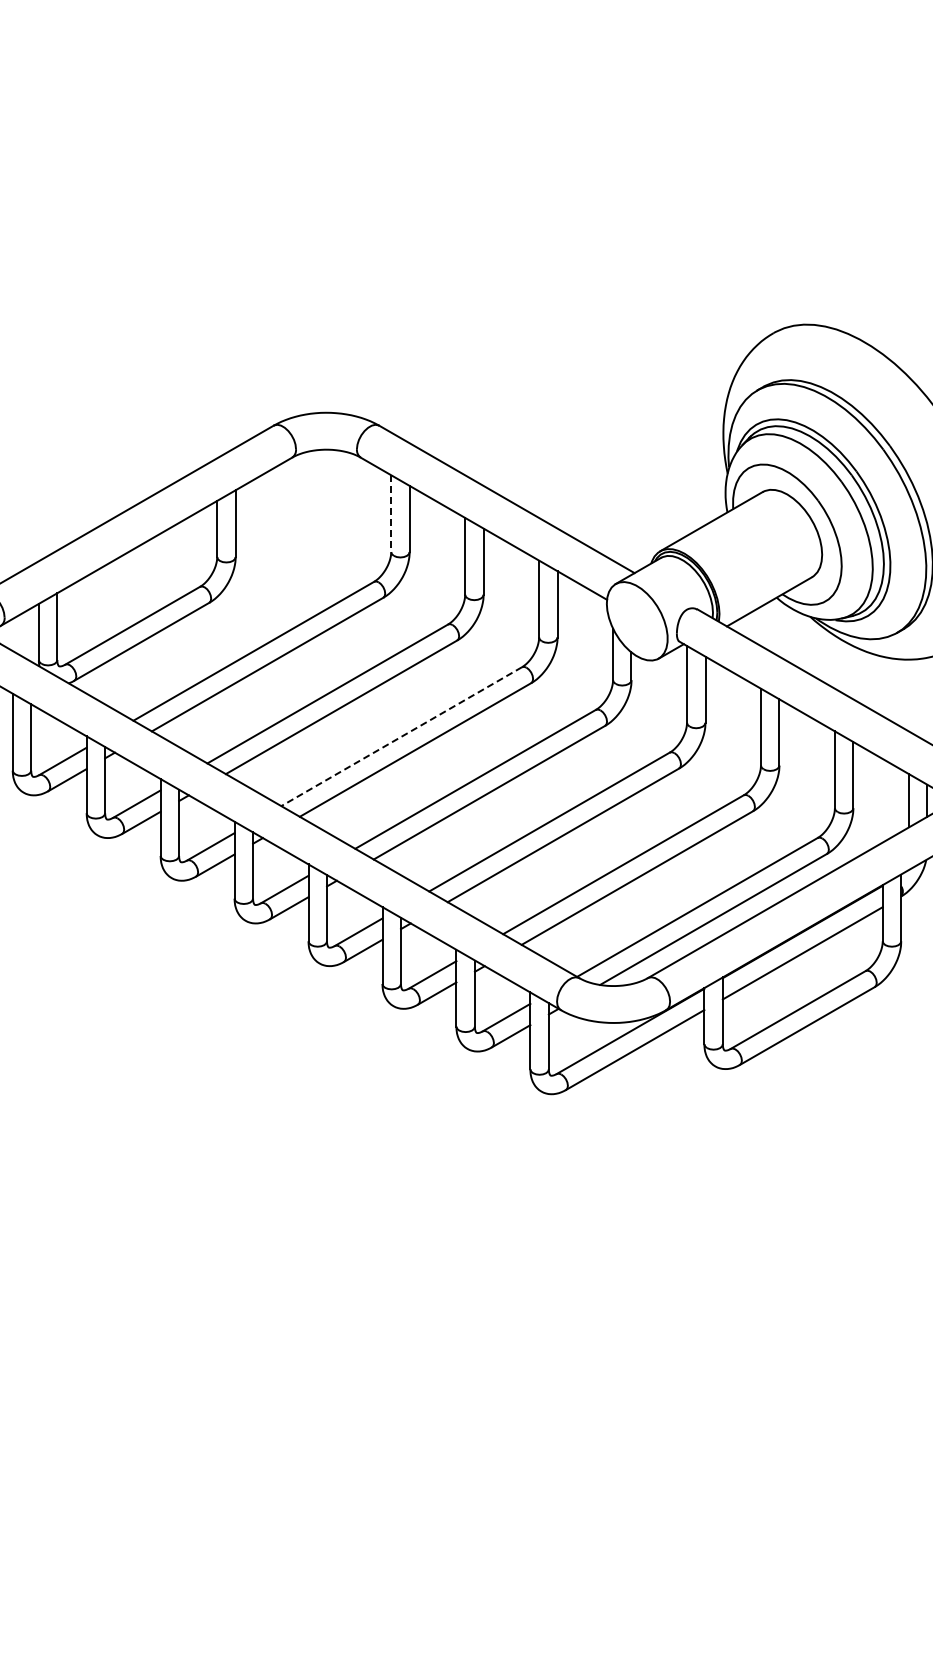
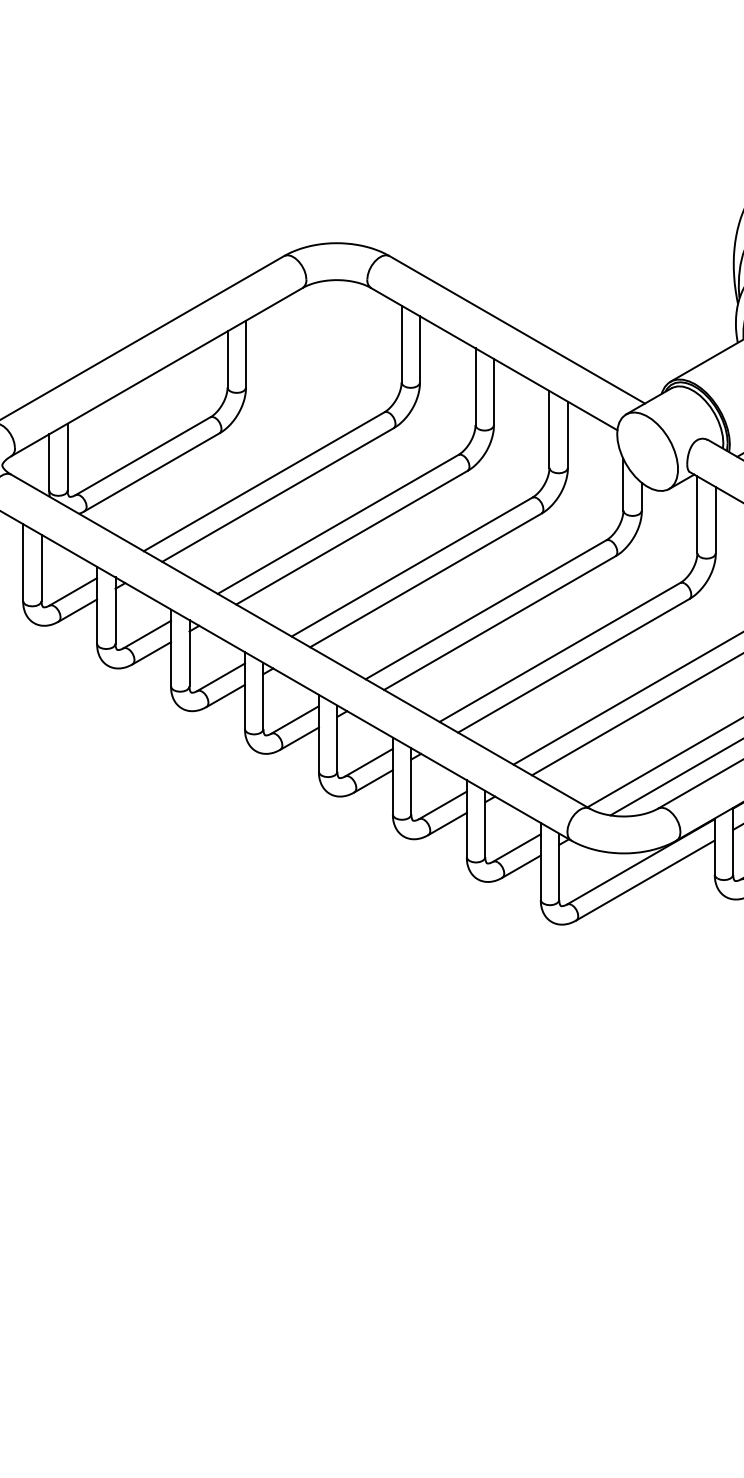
line: (391, 514) -> (401, 344), dashed -> solid
line: (401, 736) -> (411, 566), dashed -> solid

